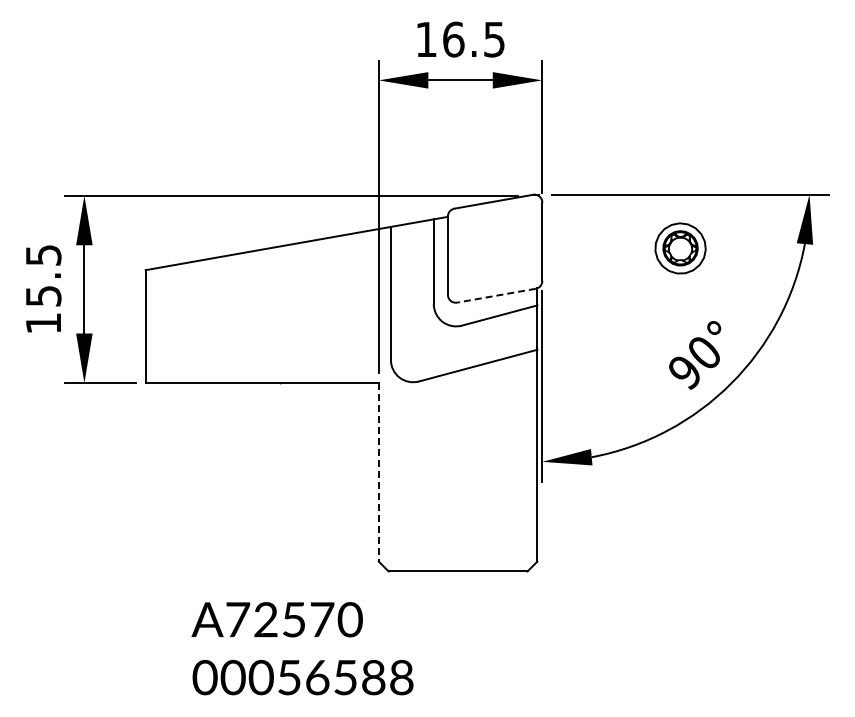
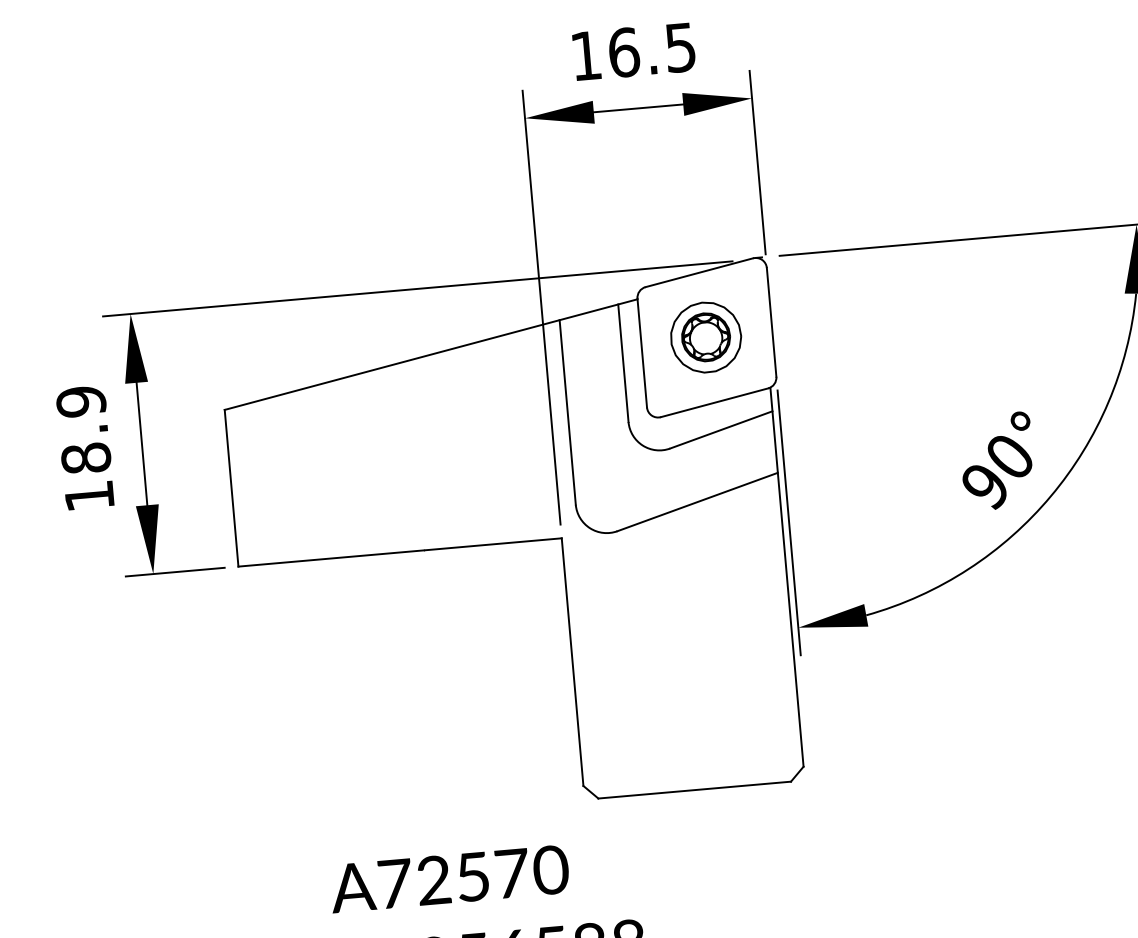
part: (680, 248) -> (706, 337), moved
text: (43, 275) -> (83, 429), 15.5 -> 18.9
line: (496, 295) -> (714, 402), dashed -> solid
line: (378, 472) -> (572, 662), dashed -> solid

